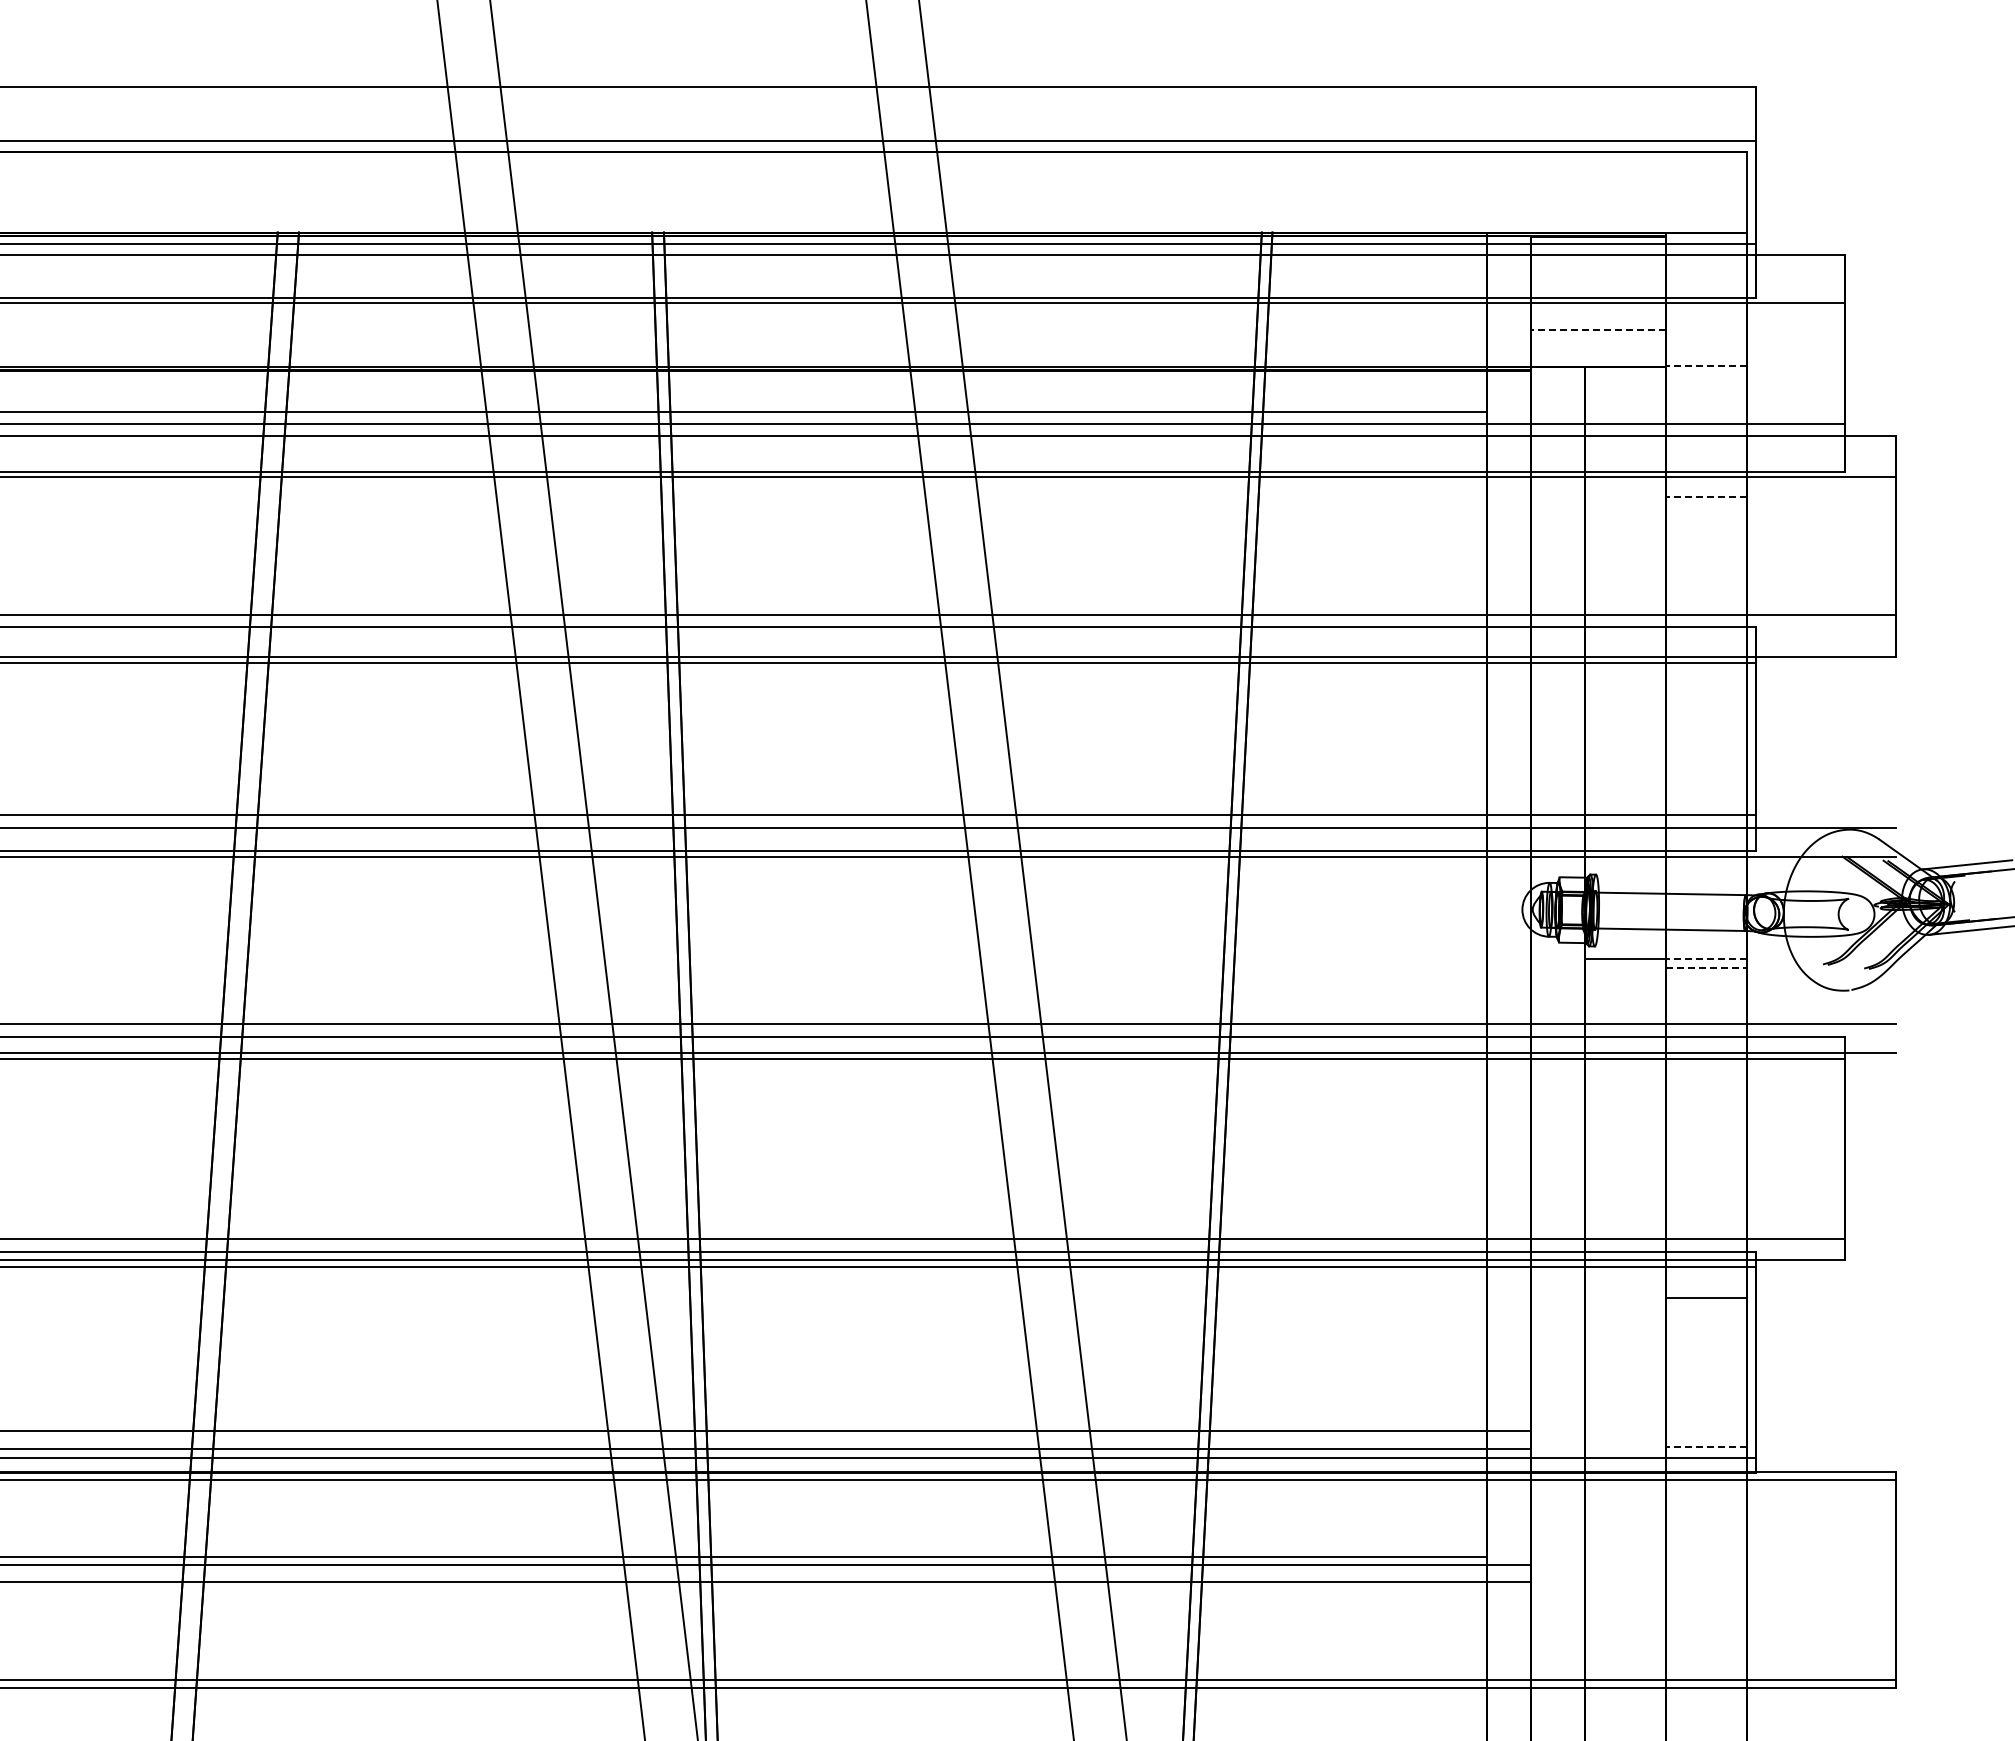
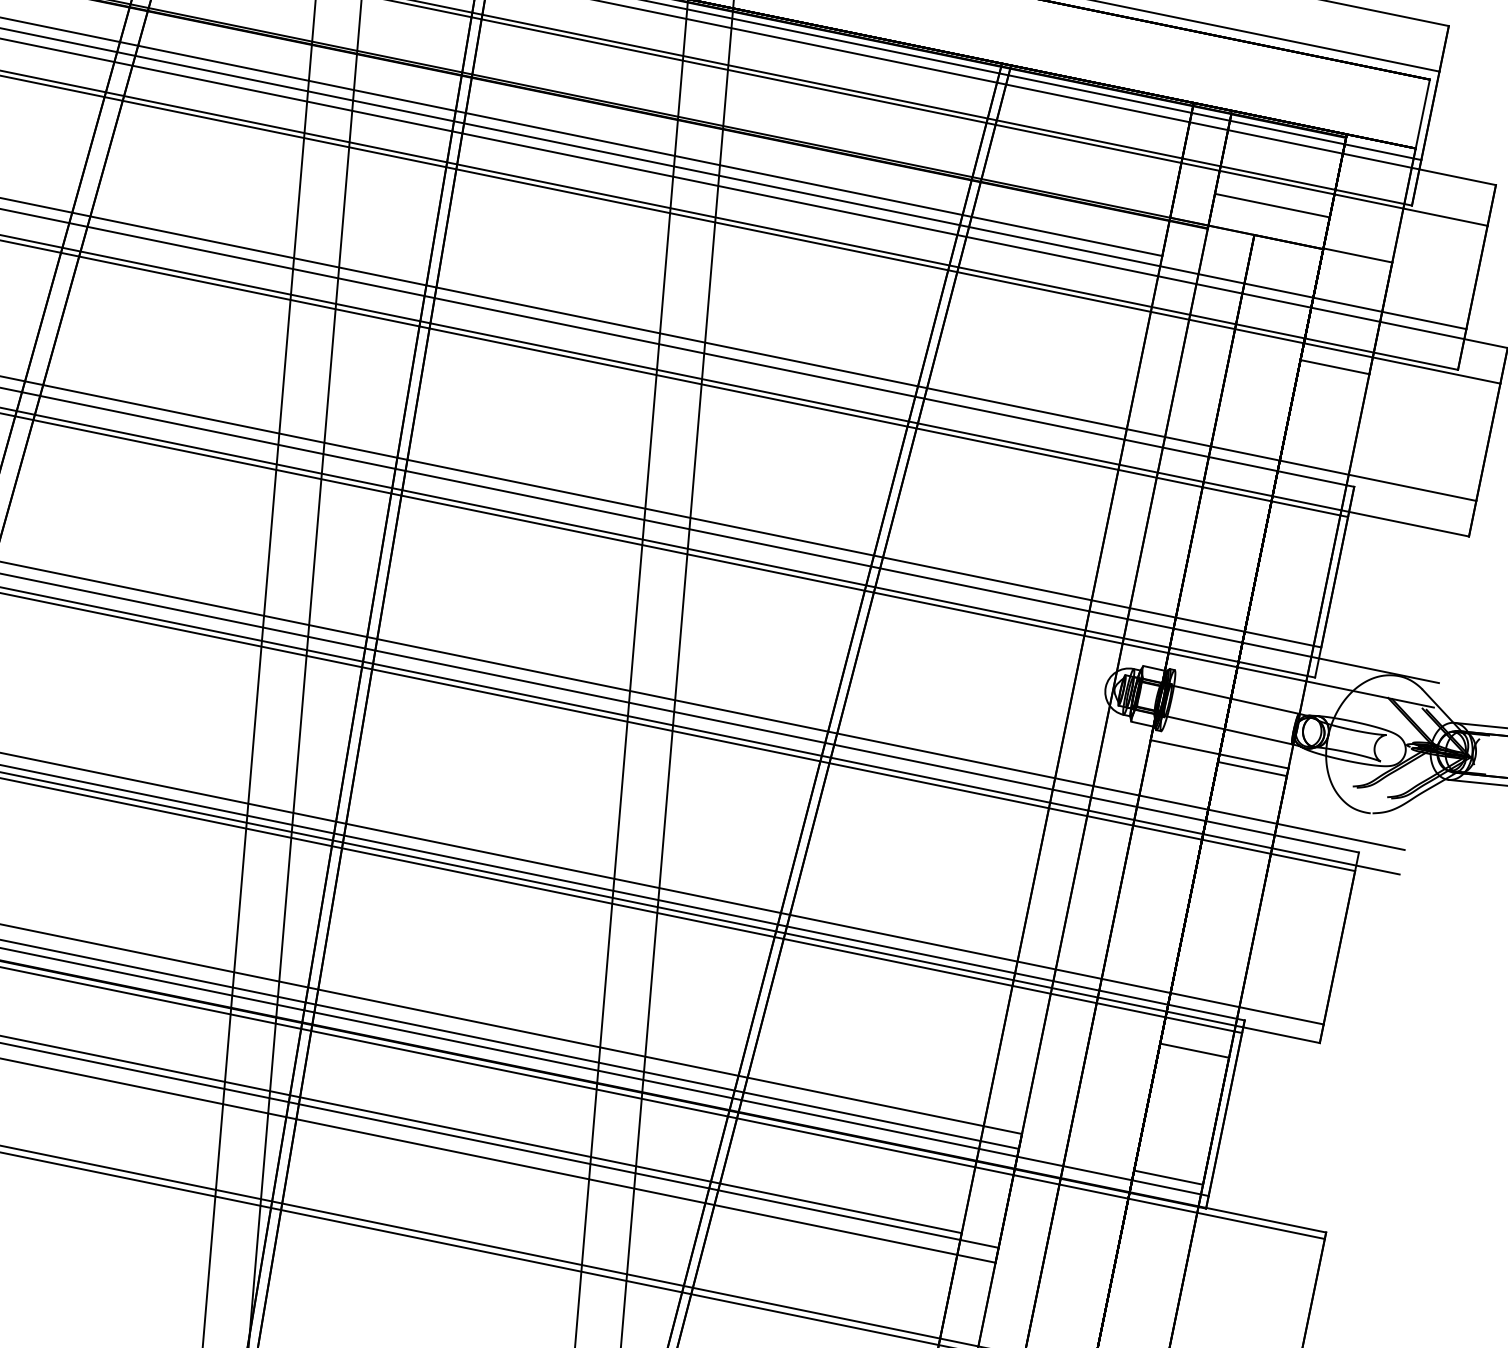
line: (1598, 329) -> (1272, 205), dashed -> solid
line: (1705, 366) -> (1357, 255), dashed -> solid
line: (1705, 497) -> (1334, 367), dashed -> solid
line: (1705, 958) -> (1253, 760), dashed -> solid
line: (1706, 967) -> (1252, 768), dashed -> solid
line: (1705, 1446) -> (1168, 1177), dashed -> solid

